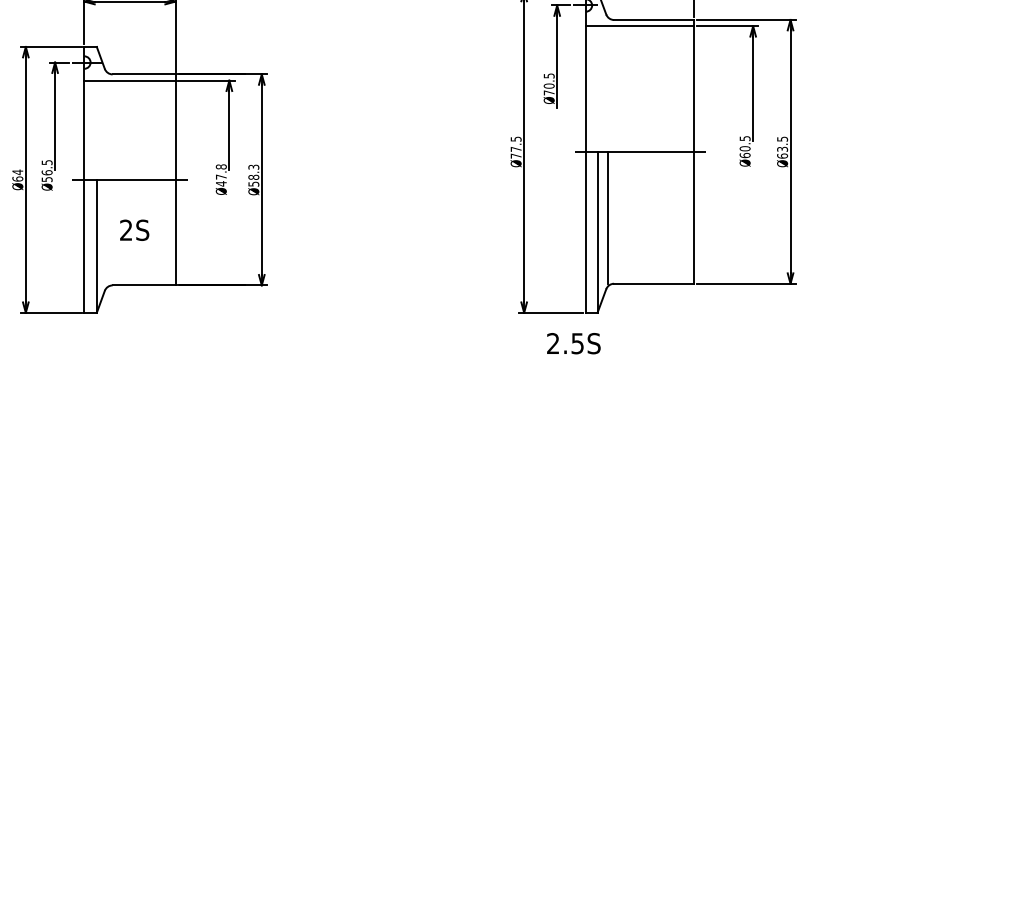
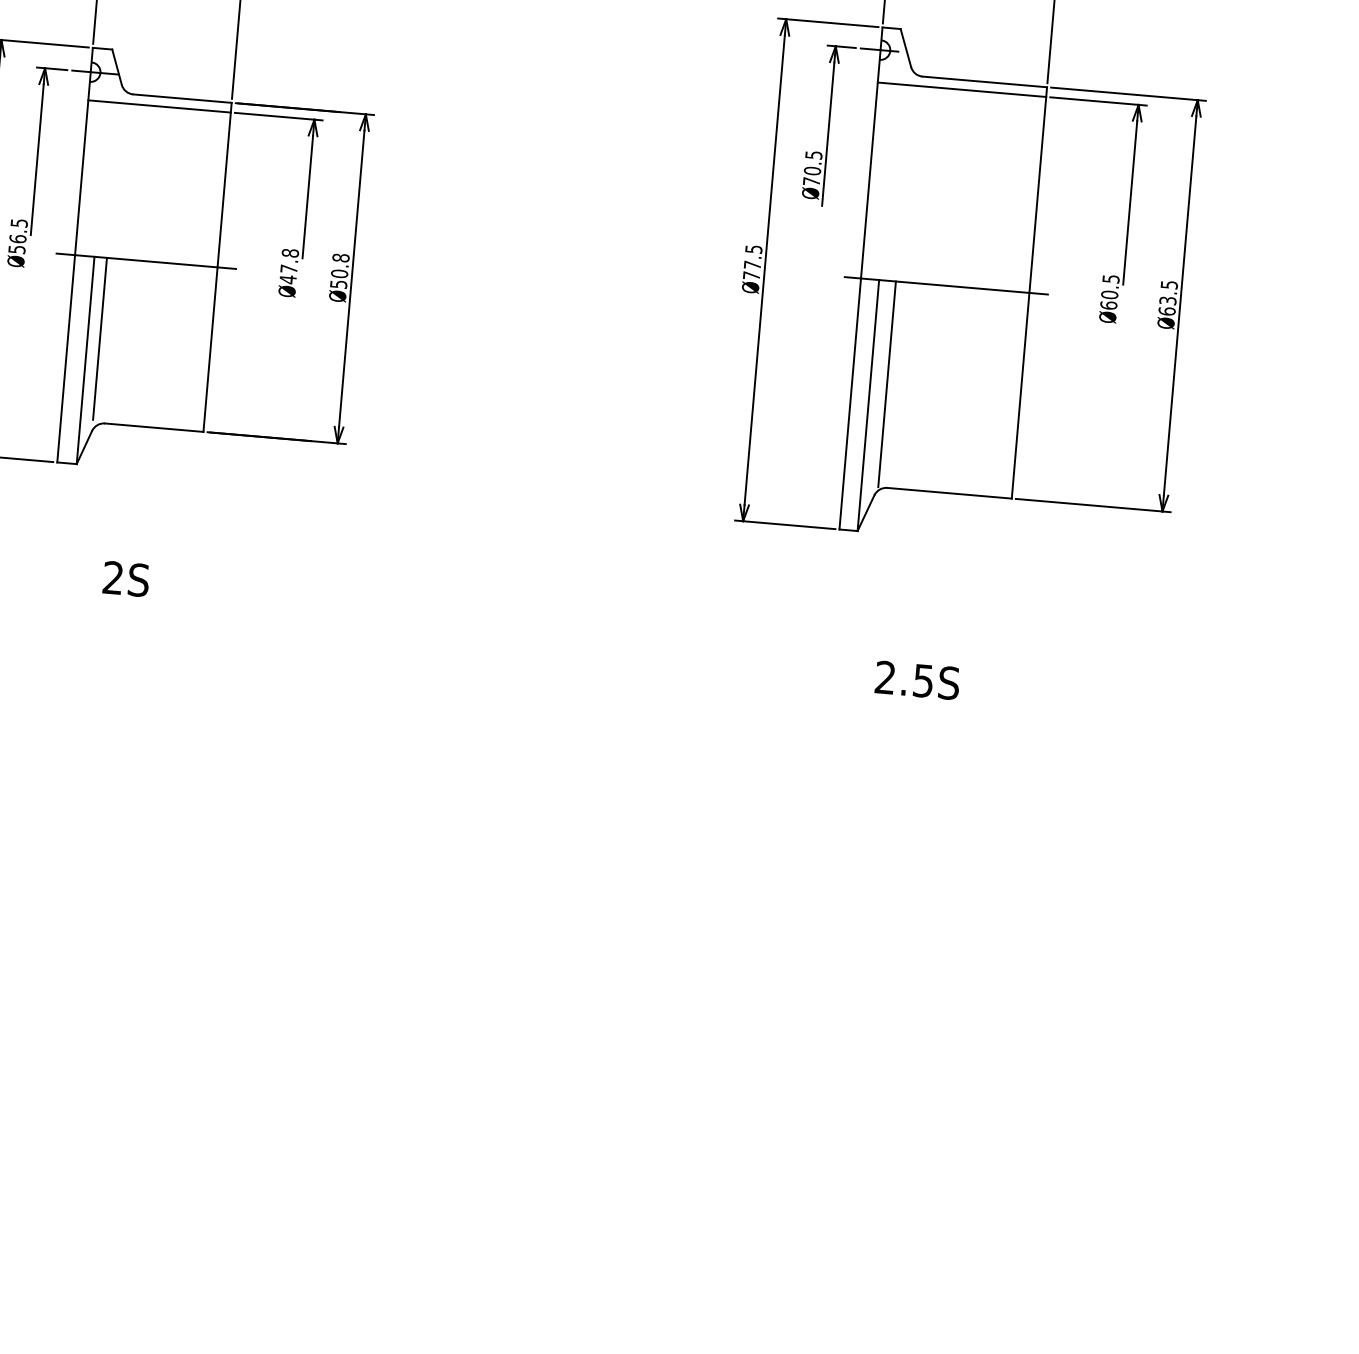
text: (253, 171) -> (339, 264), Ø58.3 -> Ø50.8
text: (134, 229) -> (126, 577), moved
line: (104, 231) -> (99, 338), added
text: (573, 343) -> (917, 680), moved

